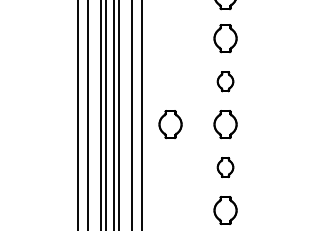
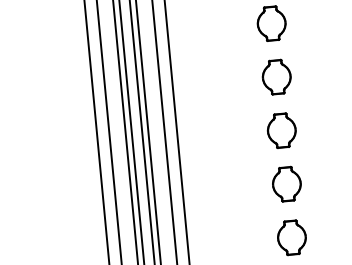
part: (225, 81) -> (276, 77), size x1.43
part: (170, 124) -> (213, 137), removed
part: (225, 167) -> (286, 184), size x1.43

